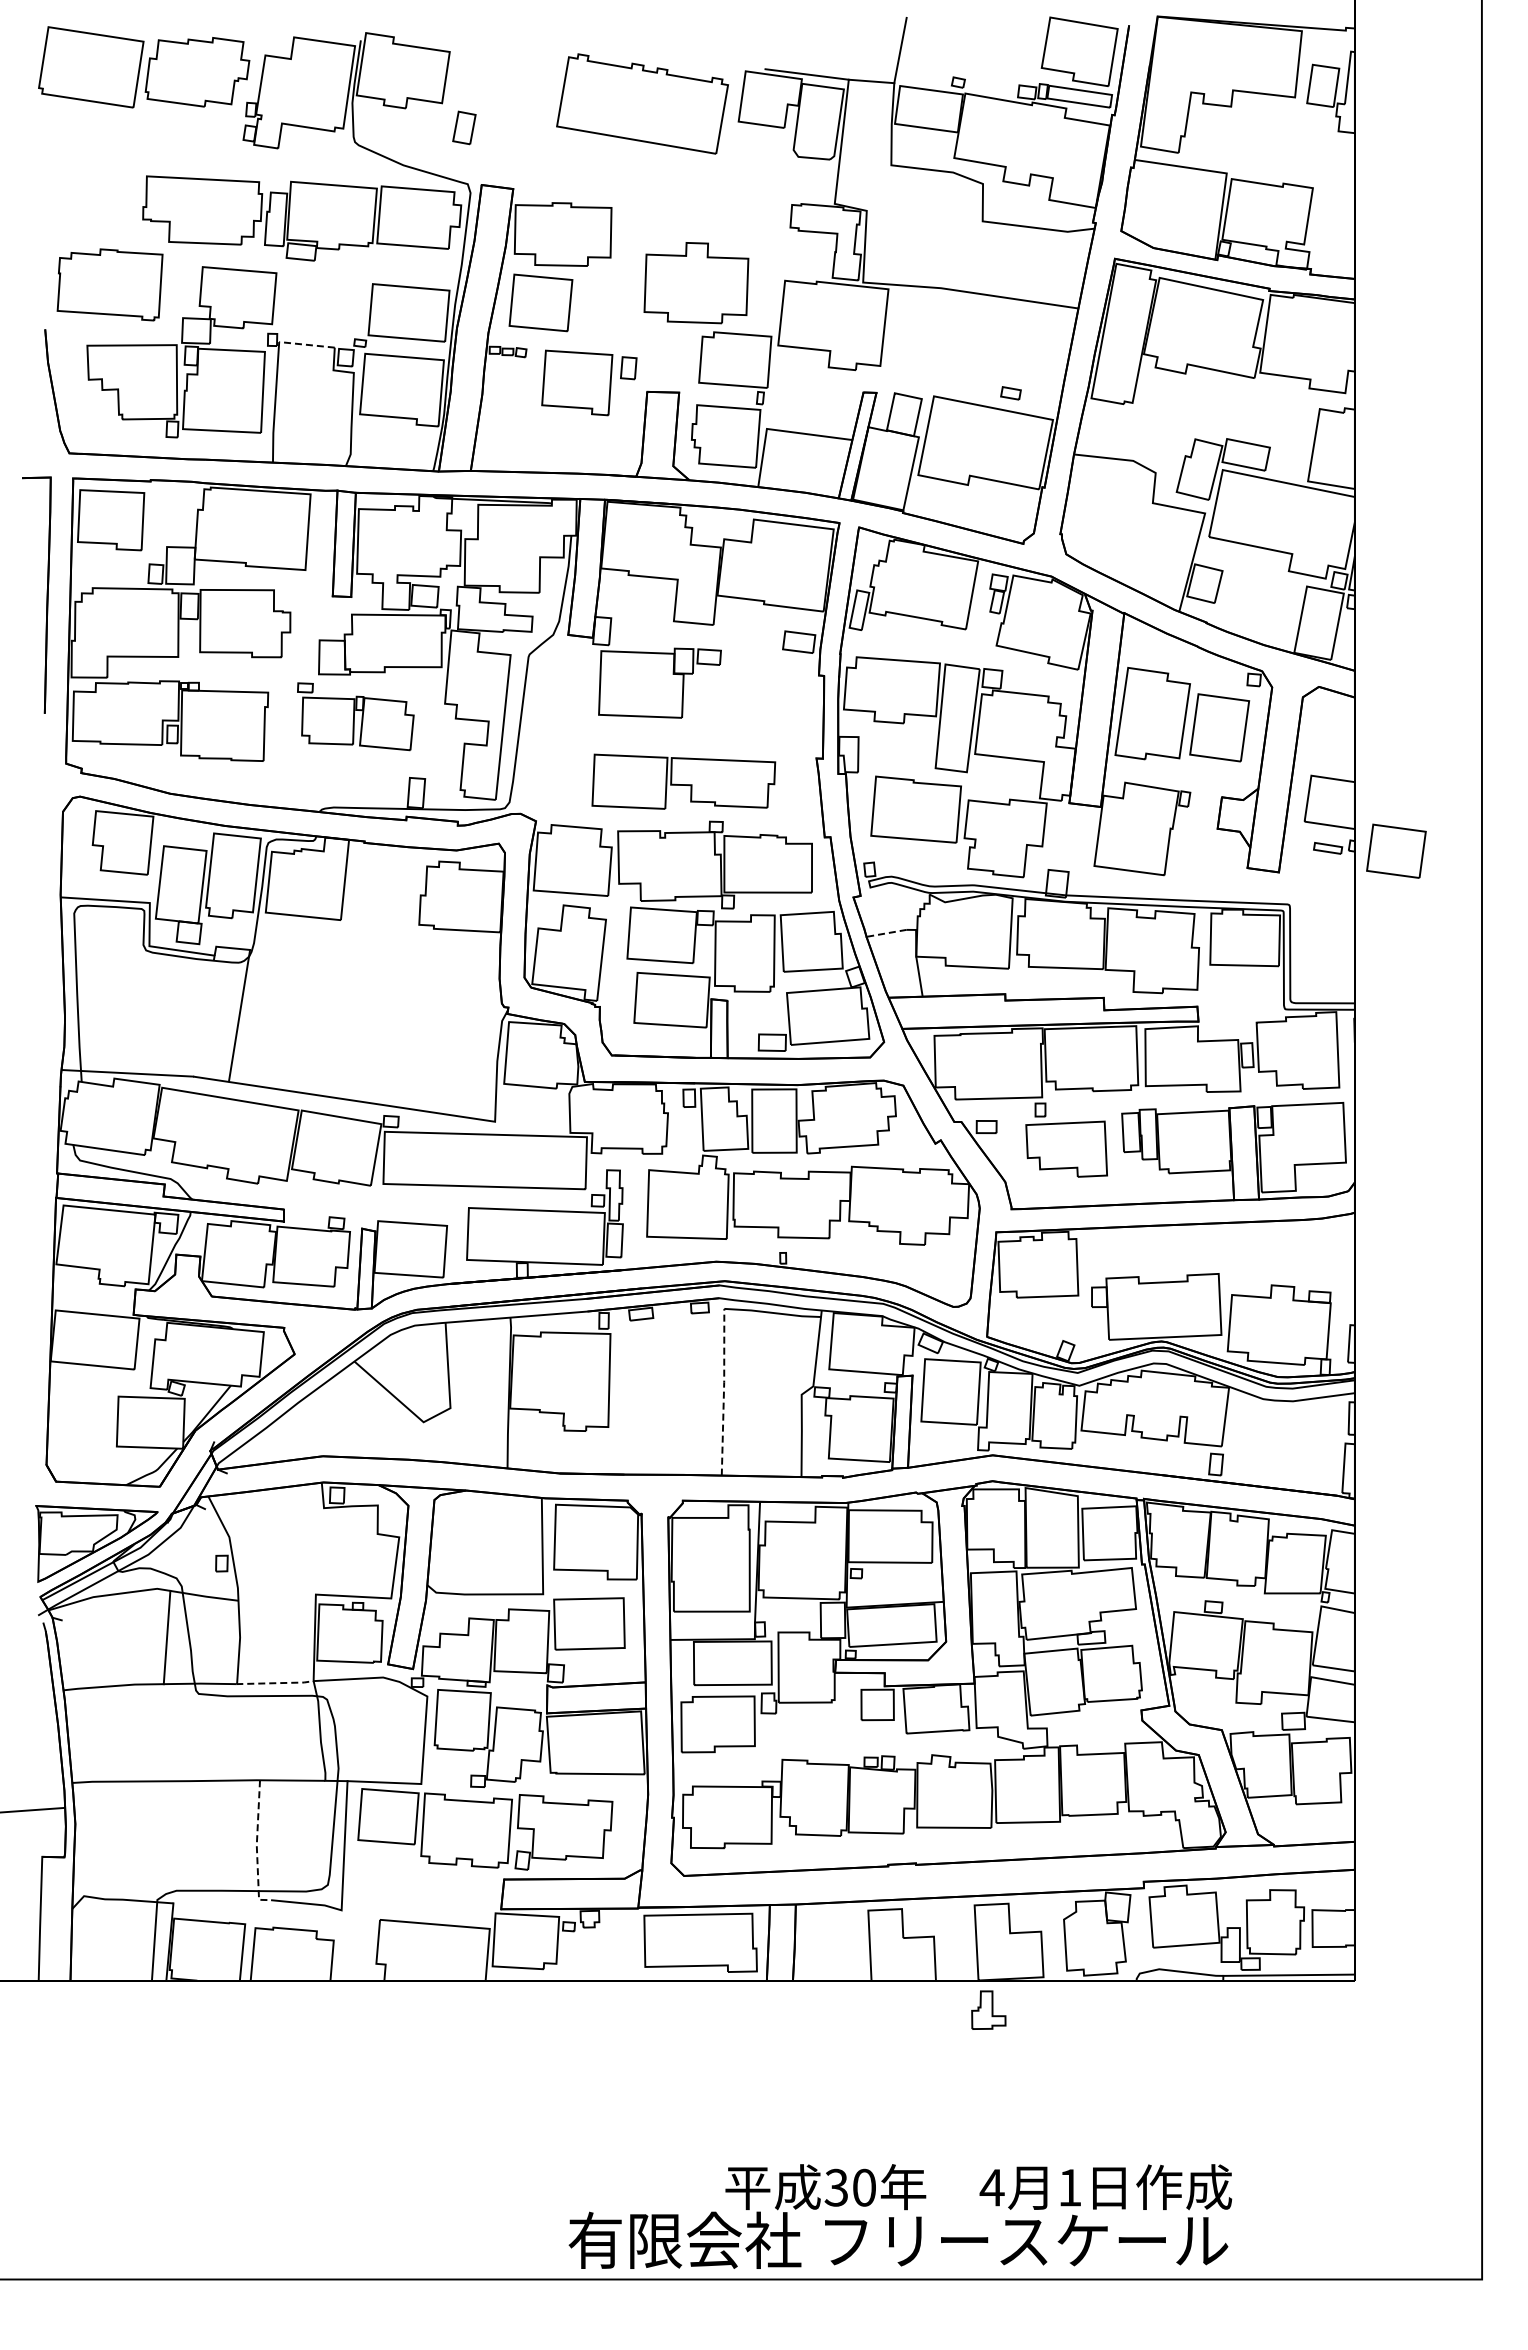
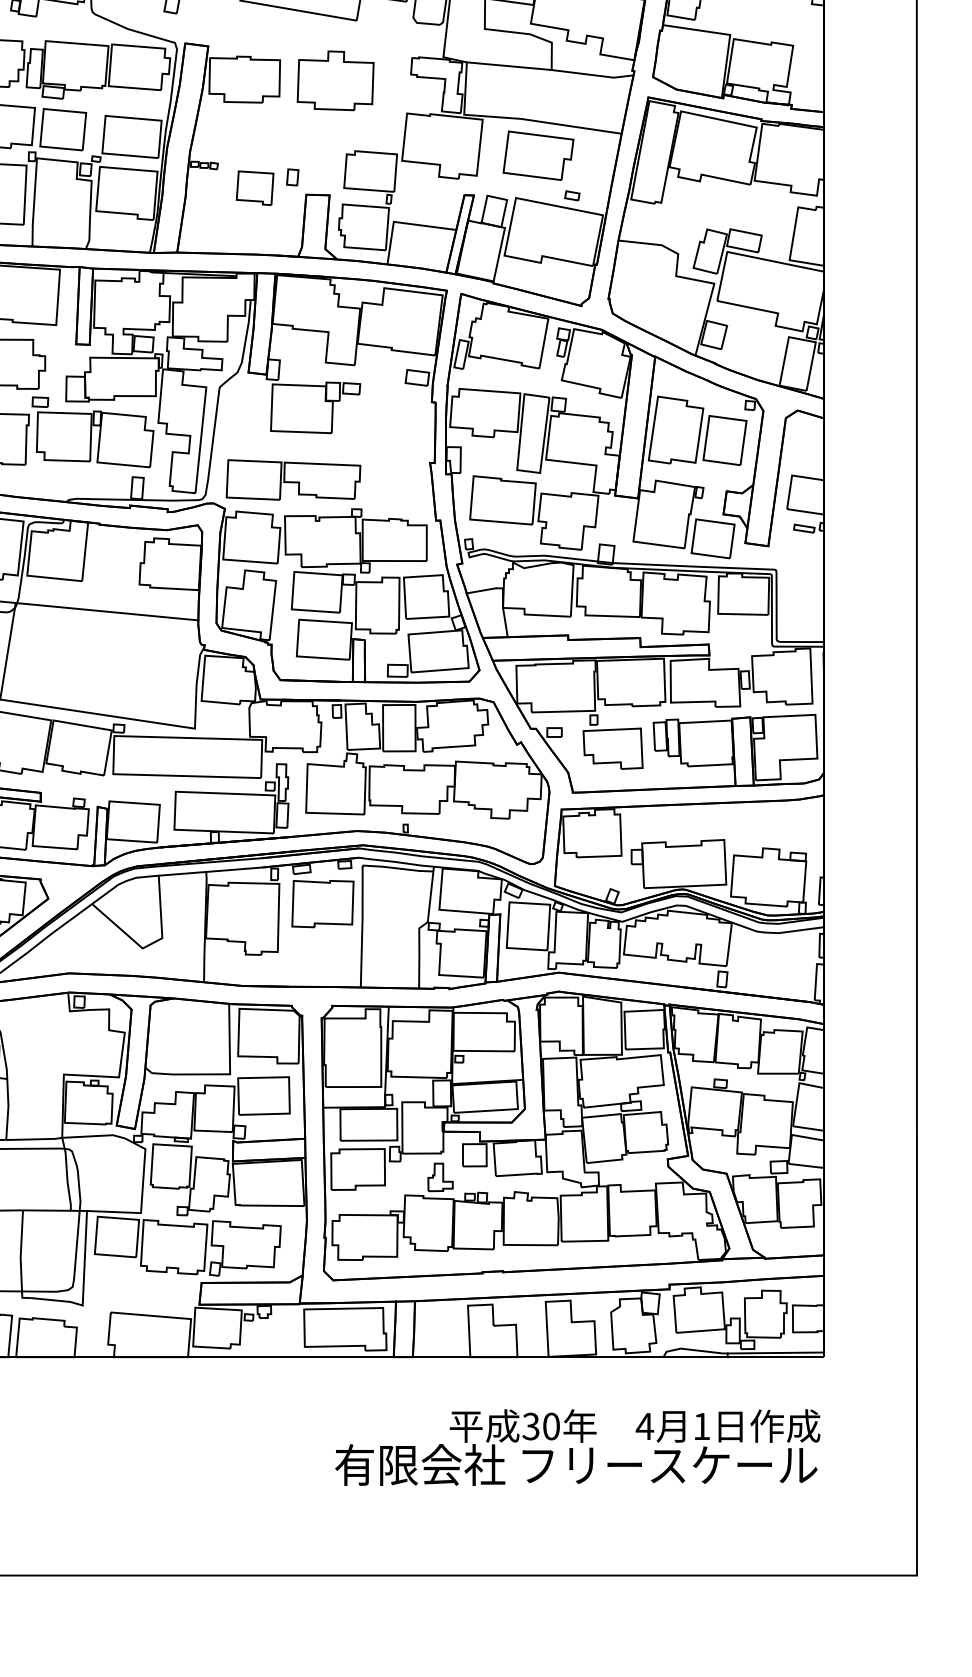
line: (924, 215) -> (509, 65), added
part: (696, 283) -> (335, 81), moved
part: (540, 302) -> (62, 129), moved
part: (964, 338) -> (538, 155), added
line: (306, 344) -> (57, 160), dashed -> solid
part: (577, 382) -> (255, 187), size x0.71
part: (355, 716) -> (92, 432), size x1.43
part: (683, 781) -> (293, 479), moved
part: (1396, 850) -> (713, 538), moved
line: (886, 933) -> (481, 590), dashed -> solid
line: (374, 961) -> (106, 611), added
part: (669, 1361) -> (322, 904), added
line: (723, 1391) -> (362, 925), dashed -> solid
line: (276, 1683) -> (35, 1139), dashed -> solid
line: (256, 1846) -> (20, 1258), dashed -> solid
part: (988, 2009) -> (440, 1176), moved
text: (900, 2216) -> (577, 1447), moved

